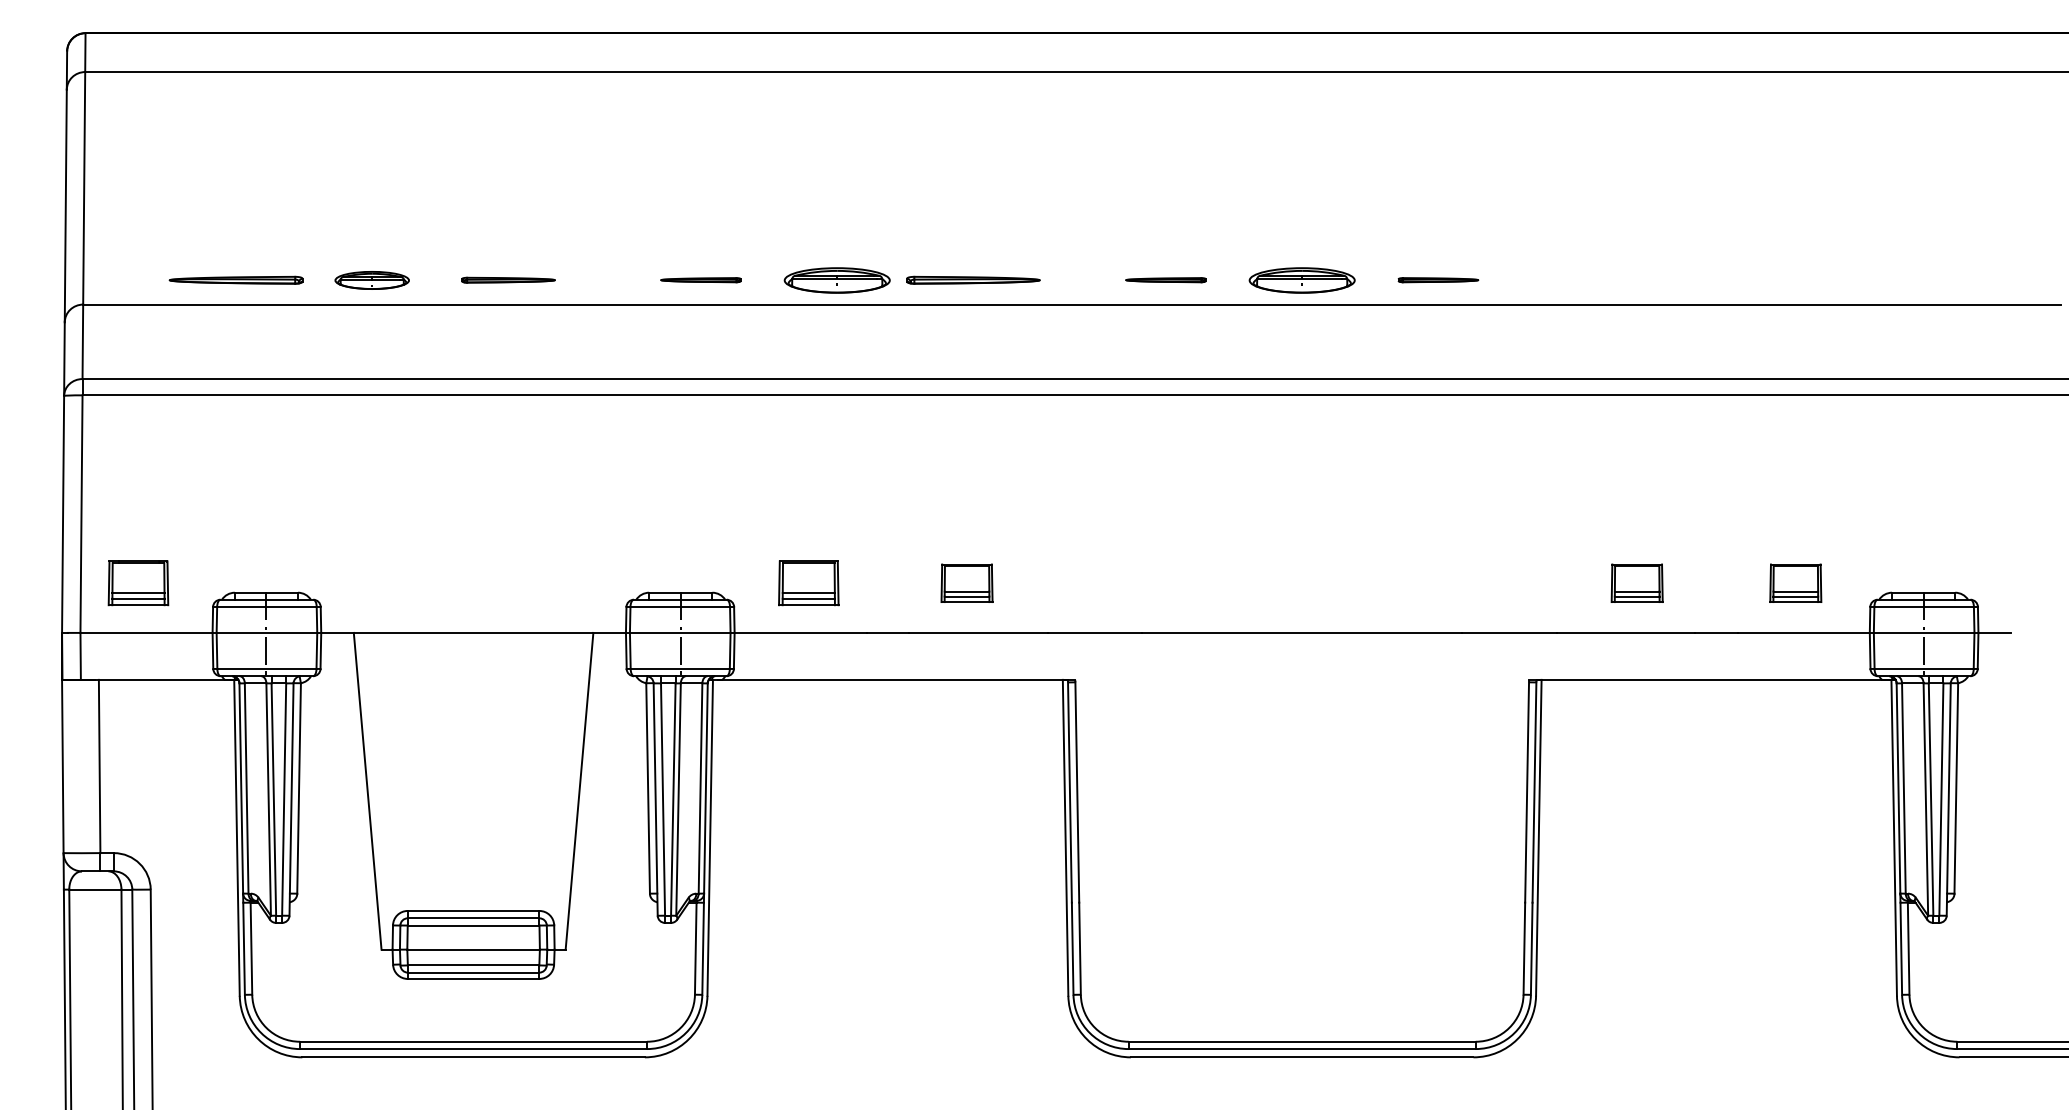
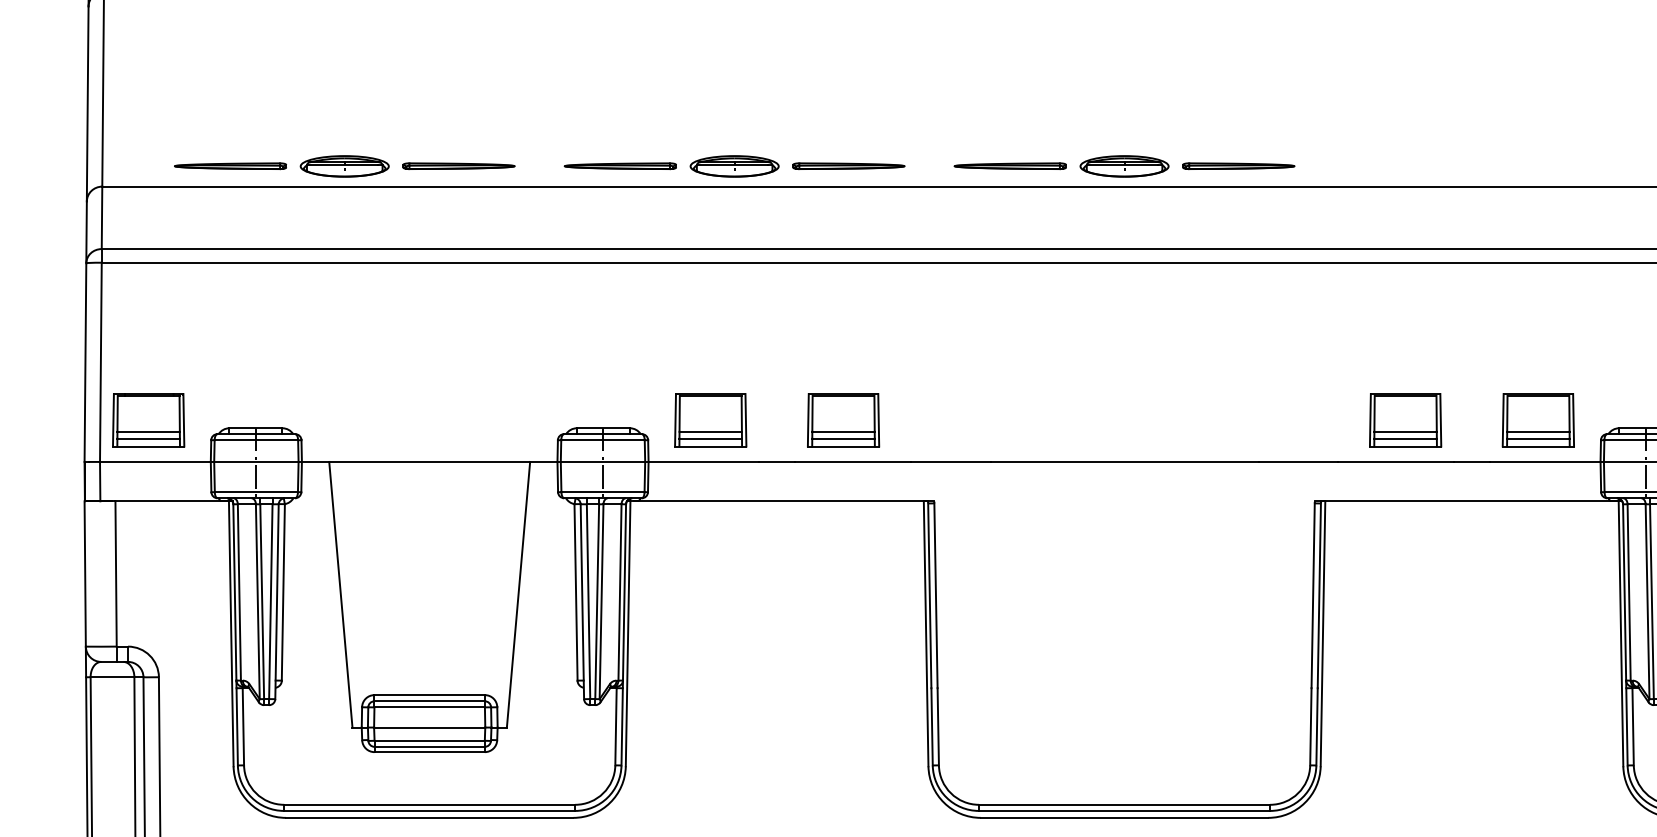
part: (508, 279) -> (458, 165), size x1.43
part: (700, 279) -> (619, 165), size x1.67
part: (1165, 279) -> (1009, 165), size x1.67
part: (1438, 279) -> (1238, 165), size x1.67
part: (371, 280) -> (344, 166), size x1.43
part: (138, 583) -> (148, 420), size x1.43
part: (808, 583) -> (710, 420), size x1.43
part: (966, 583) -> (843, 420), size x1.67
part: (1636, 583) -> (1404, 420), size x1.67
part: (1795, 583) -> (1538, 420), size x1.67

